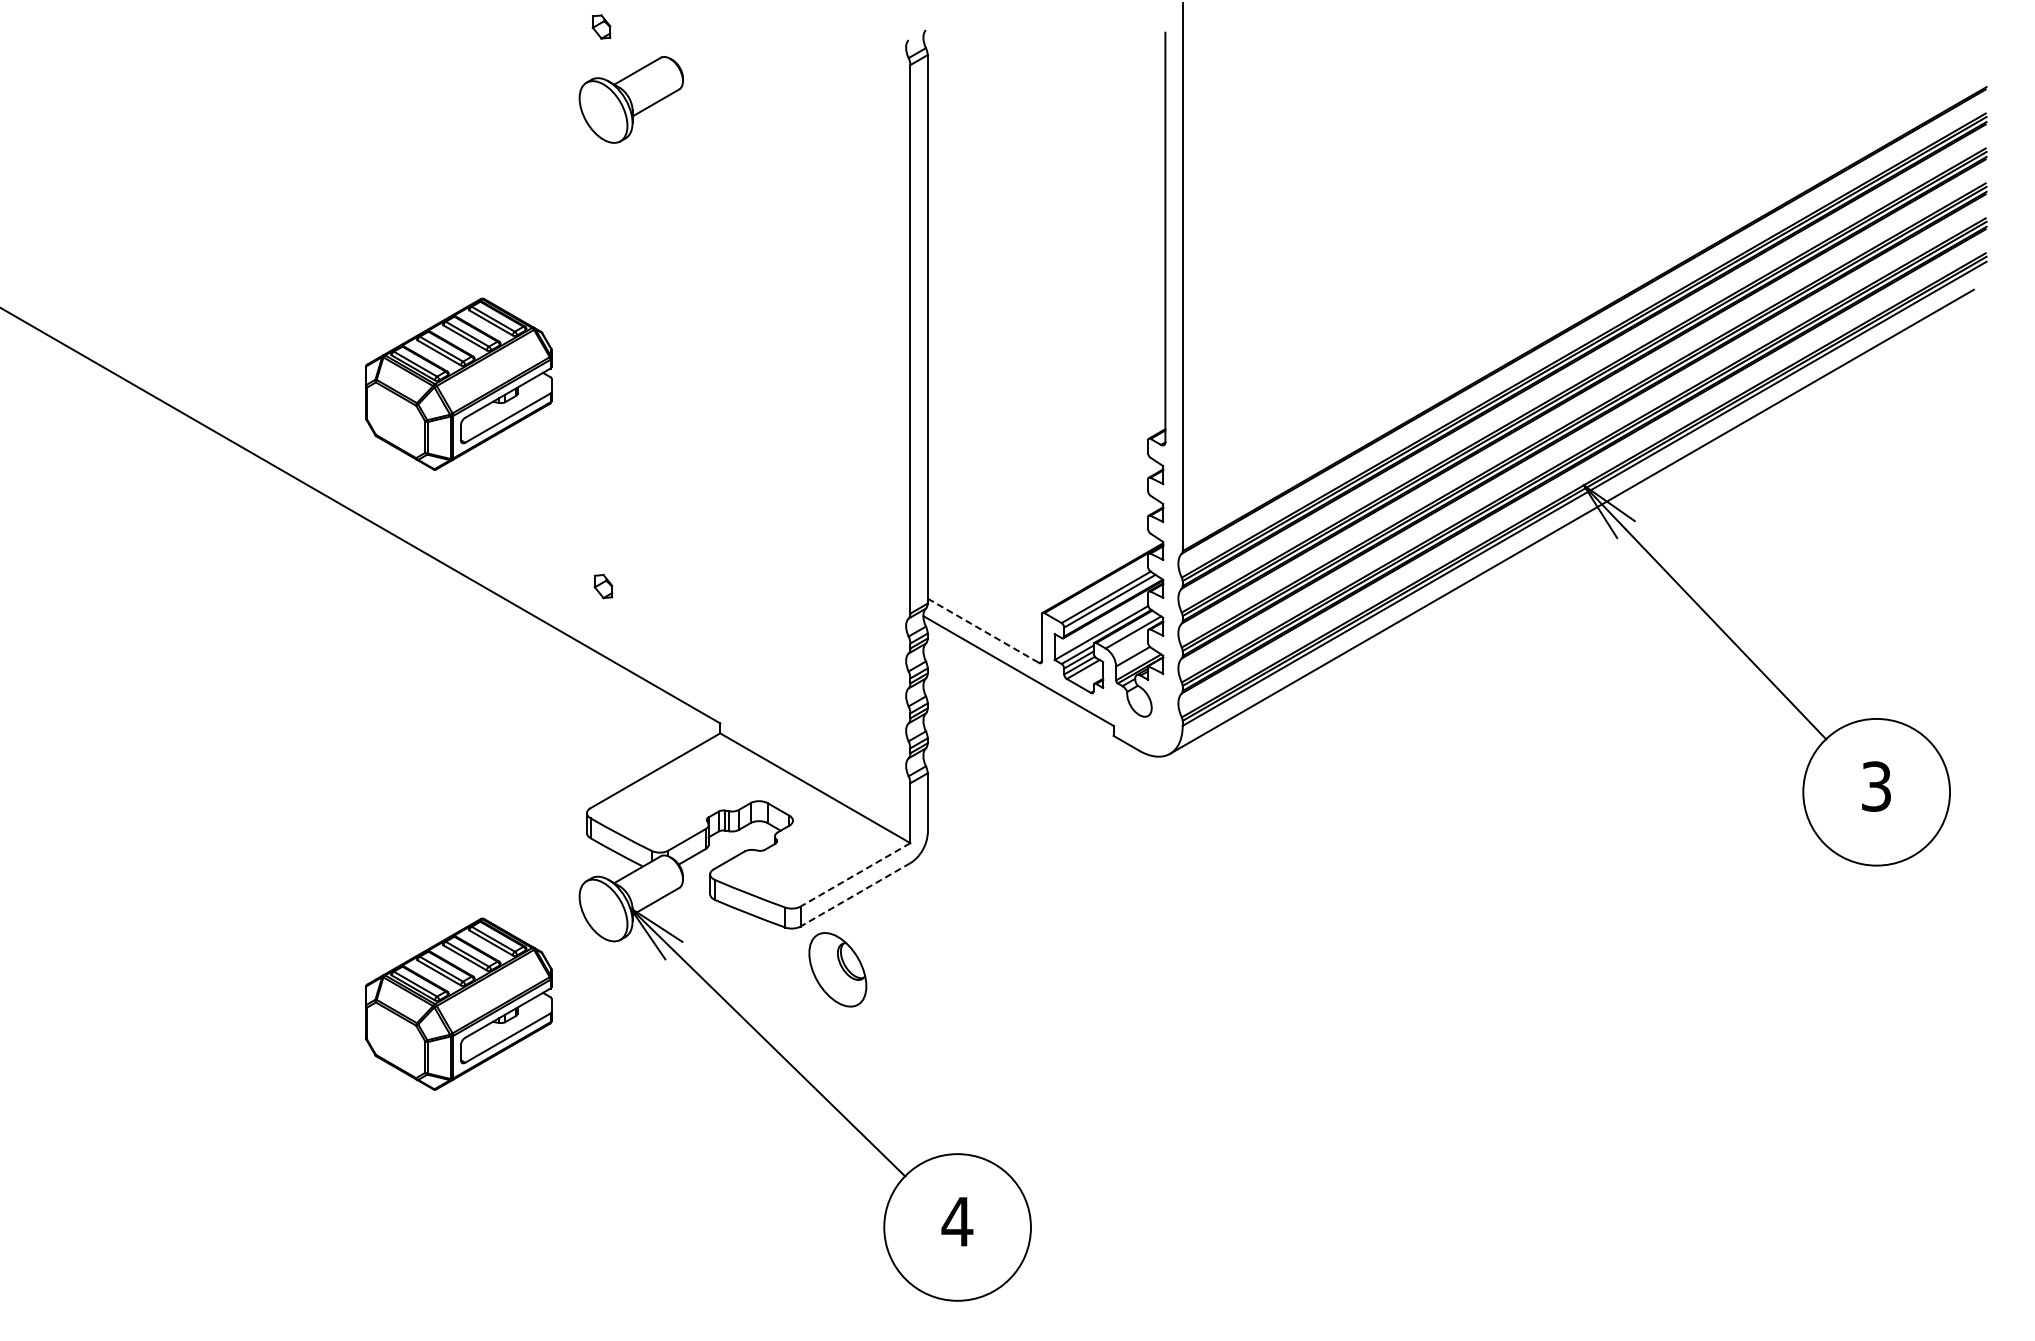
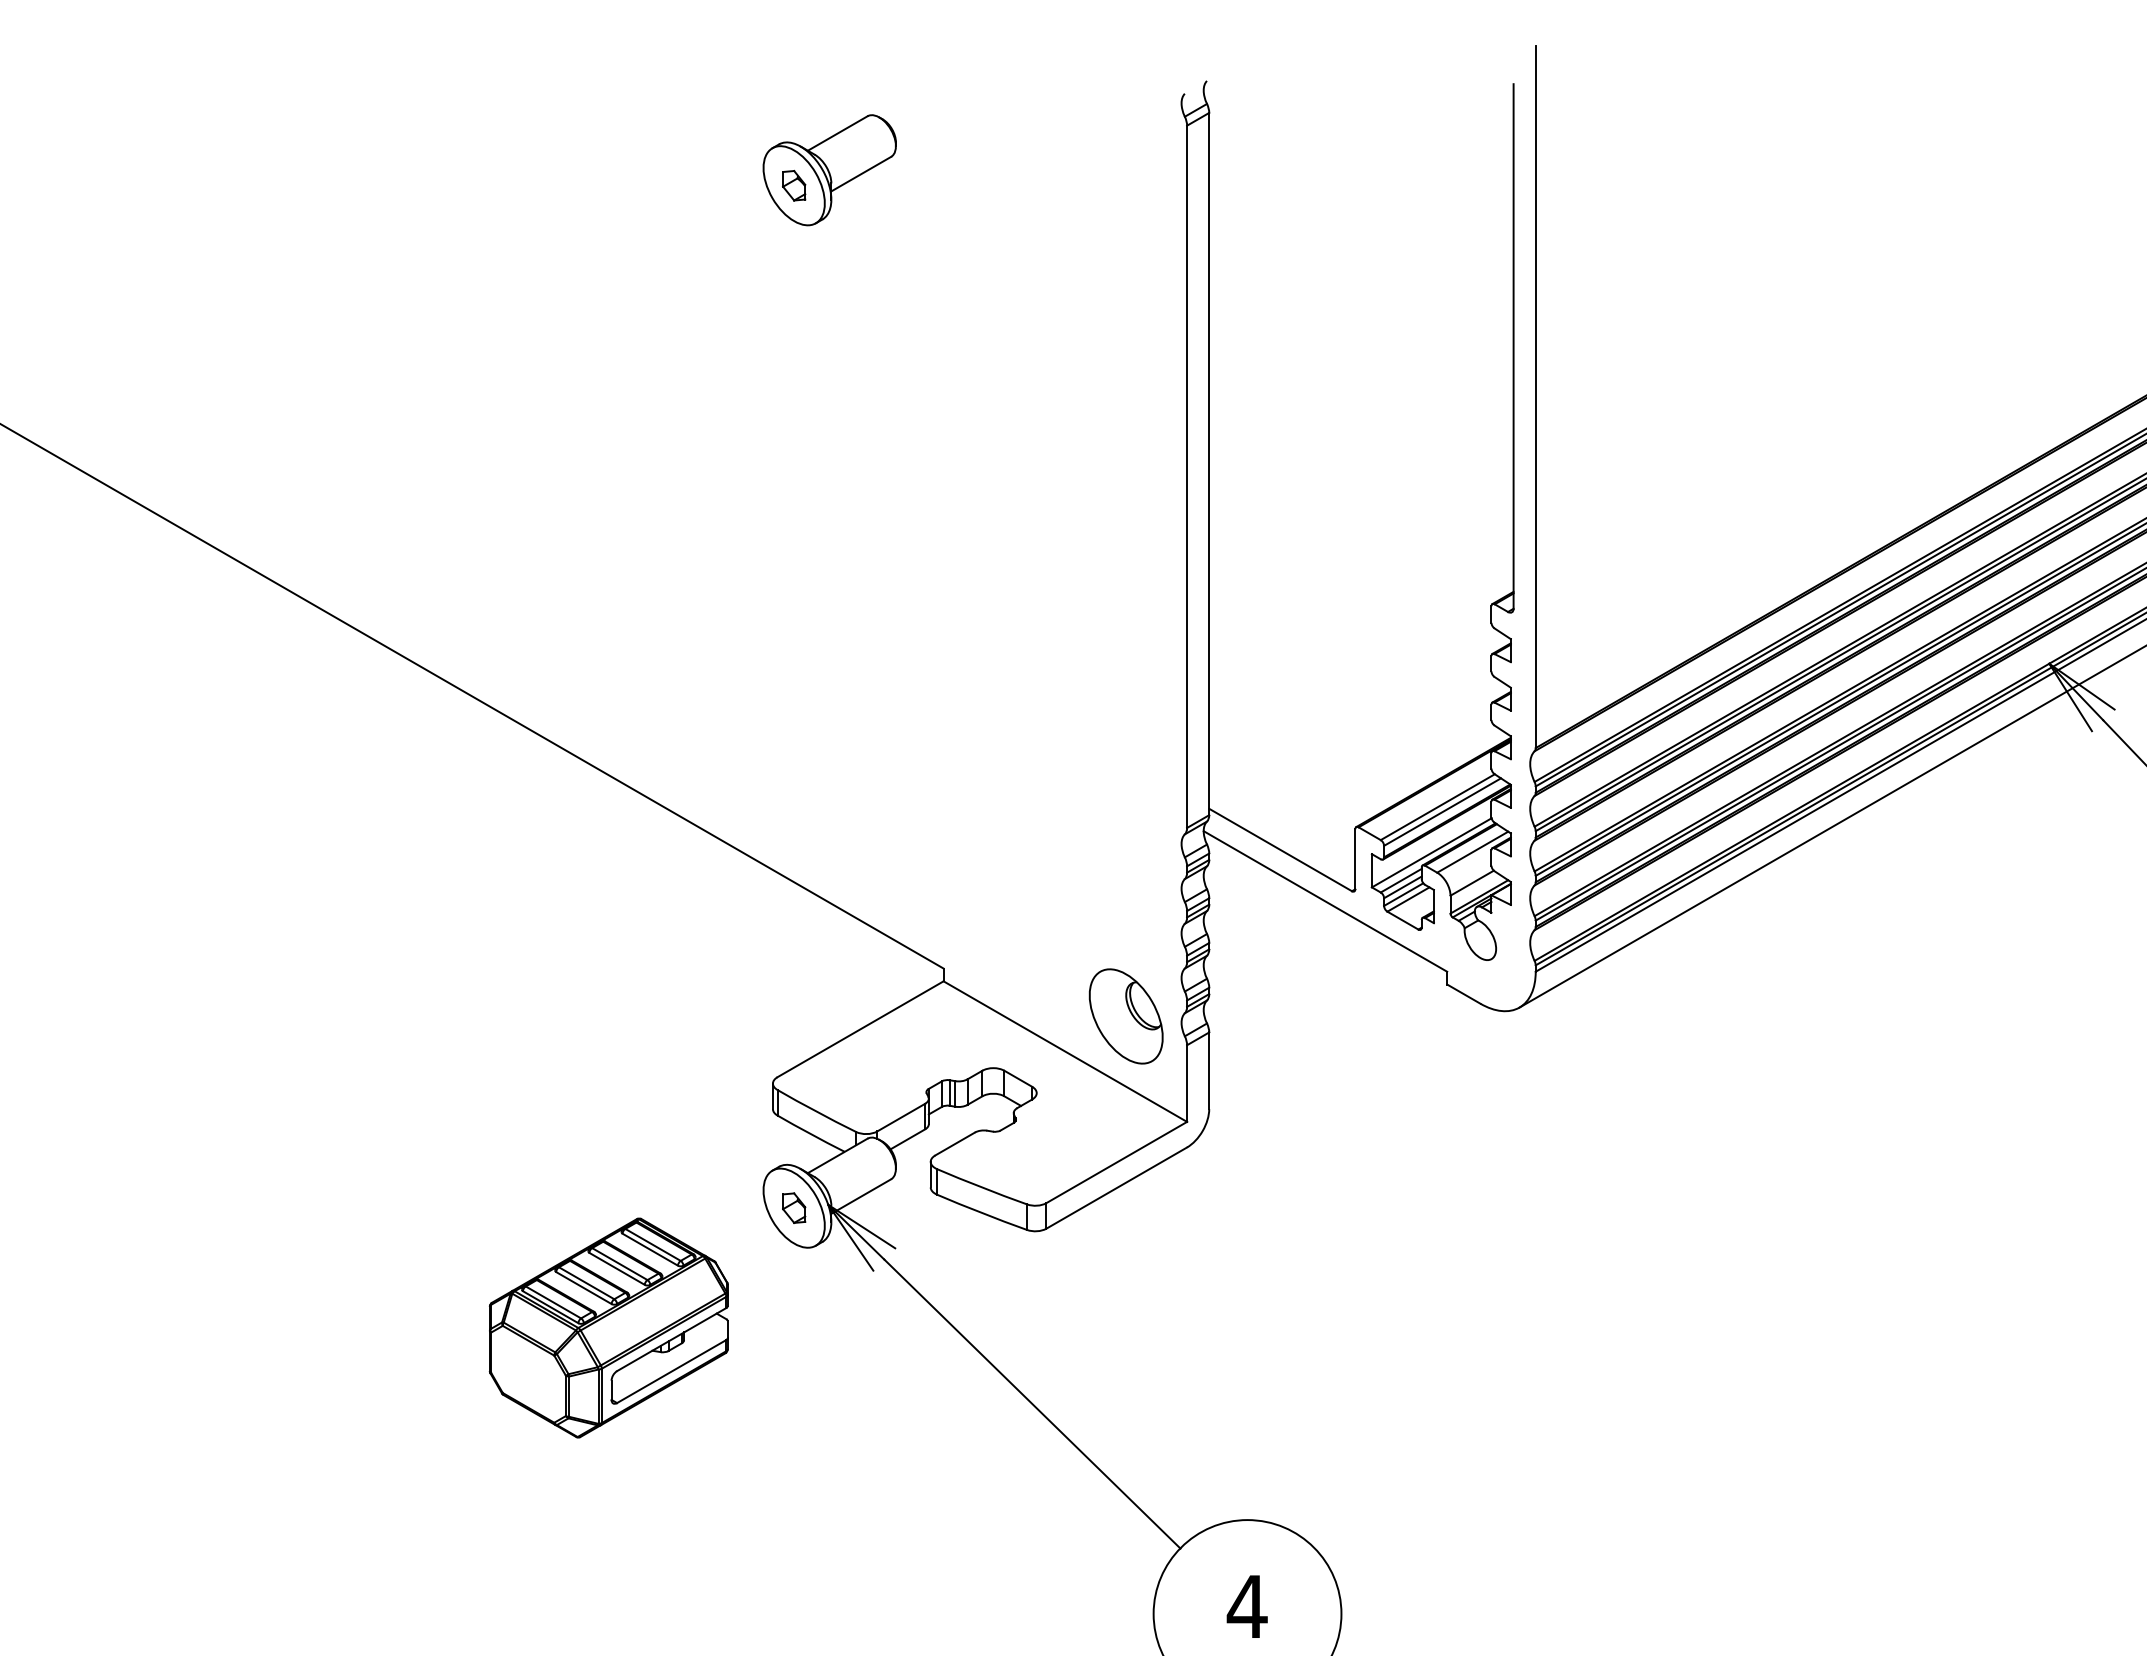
part: (601, 26) -> (794, 185), moved
part: (458, 383) -> (608, 533), removed
part: (603, 586) -> (794, 1208), moved
line: (983, 631) -> (1280, 850), dashed -> solid
line: (855, 875) -> (1116, 1163), dashed -> solid
line: (855, 895) -> (1116, 1188), dashed -> solid
part: (837, 969) -> (1125, 1016), moved

